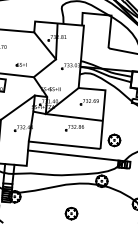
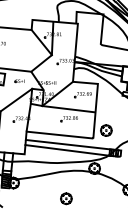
part: (21, 65) -> (19, 81), moved
line: (72, 161) -> (67, 150), added

